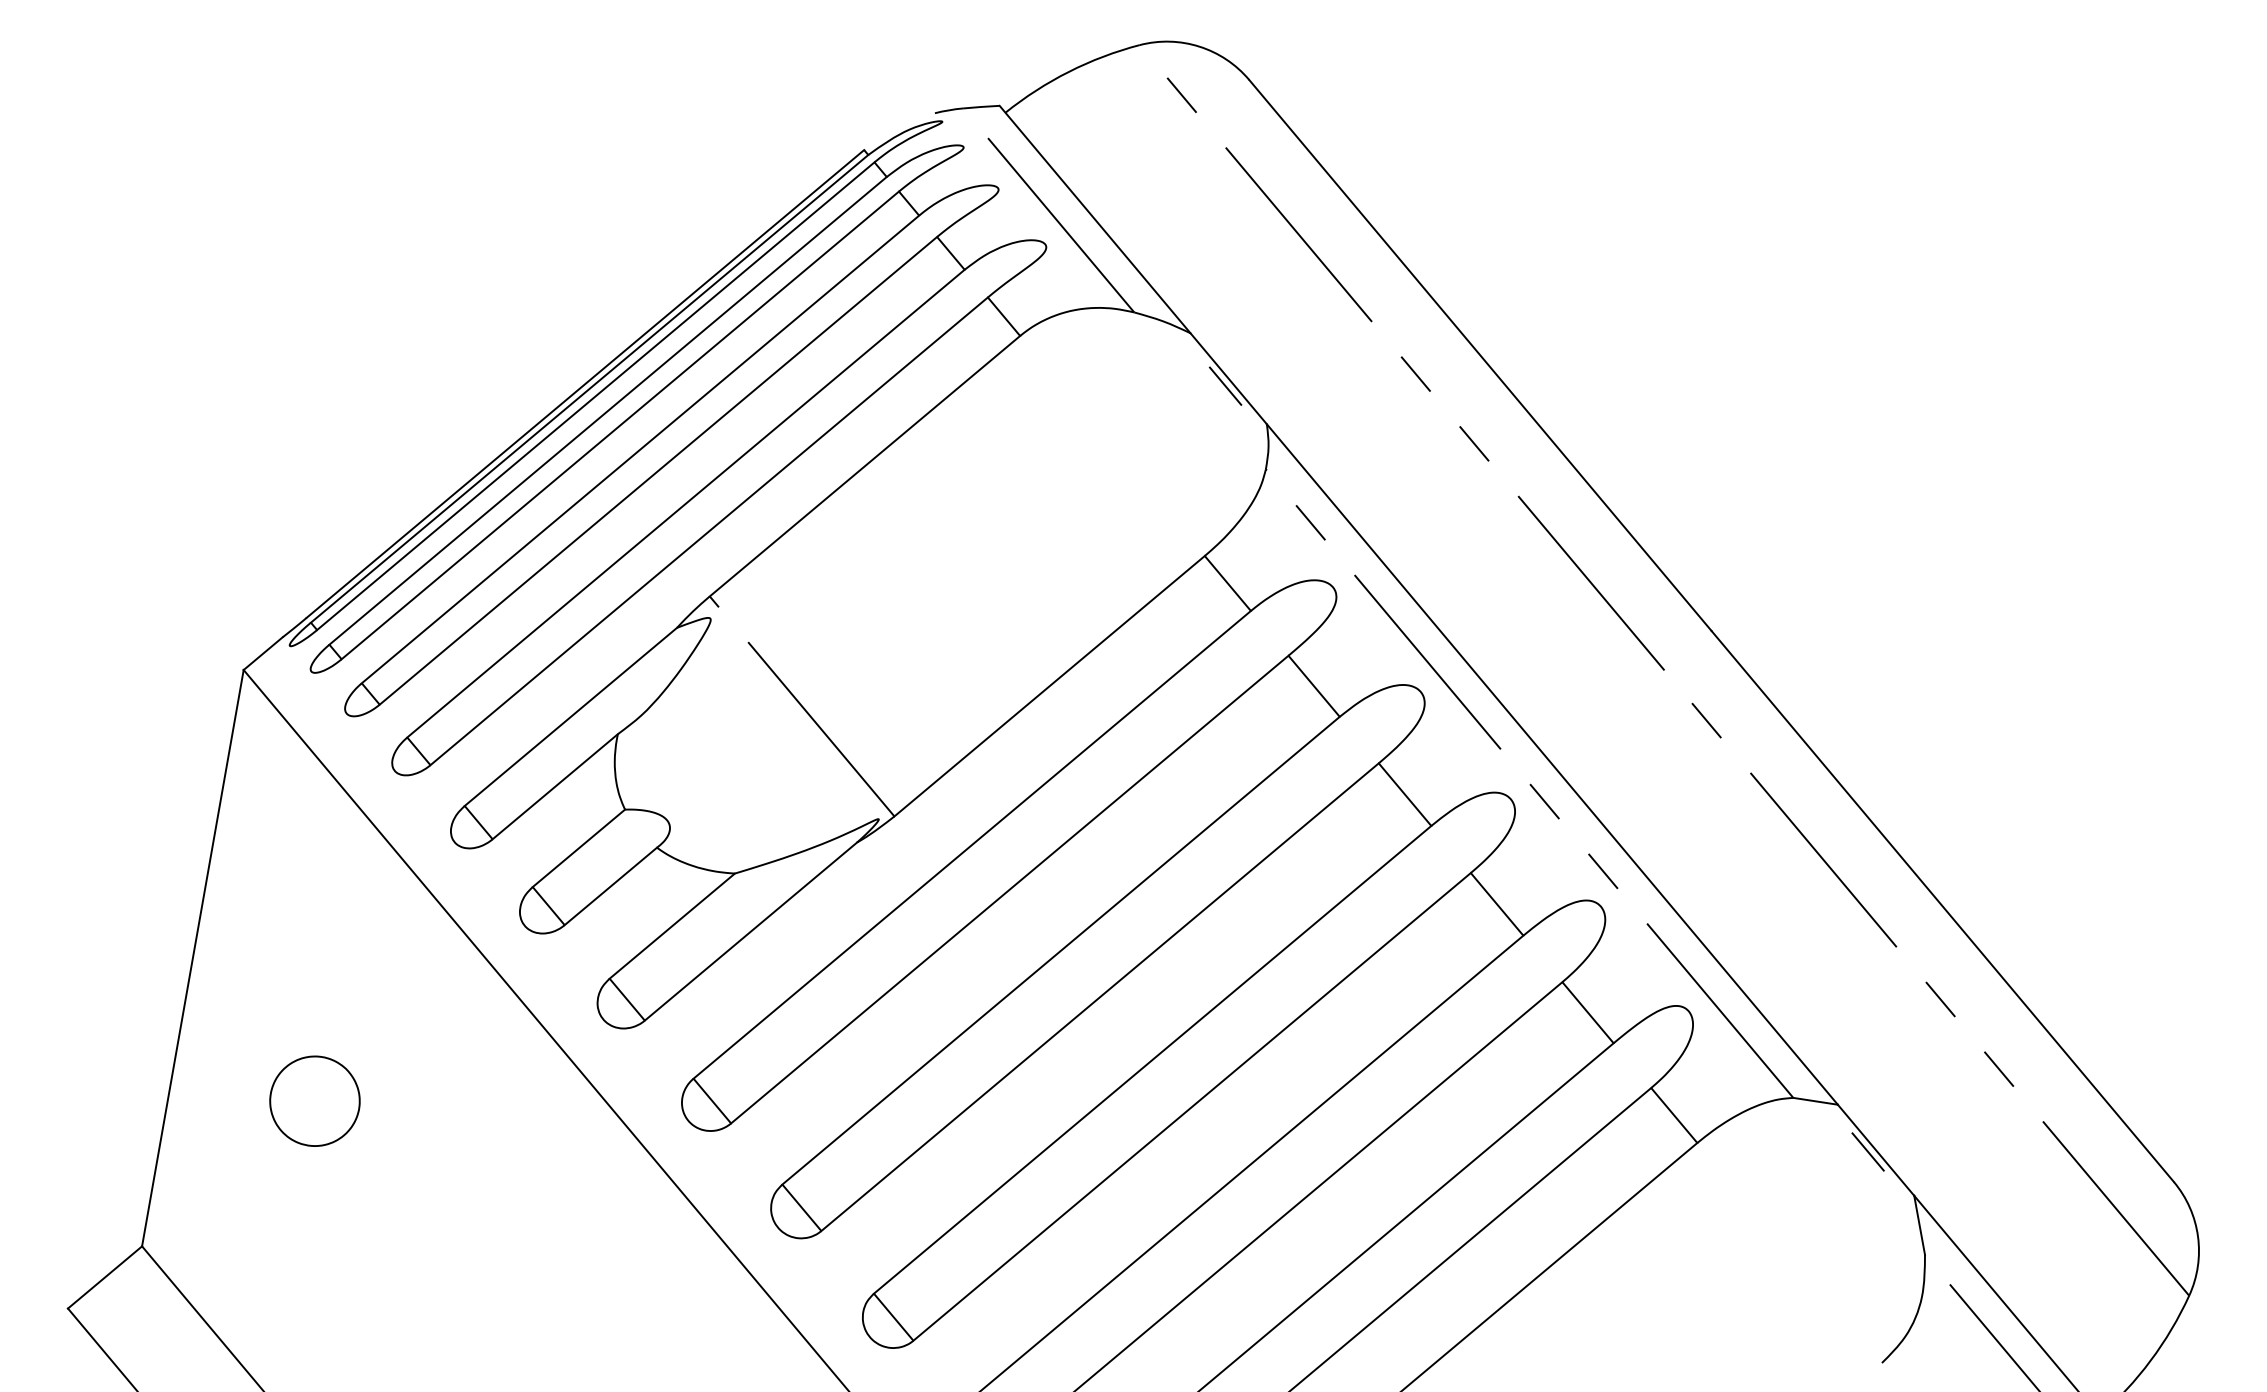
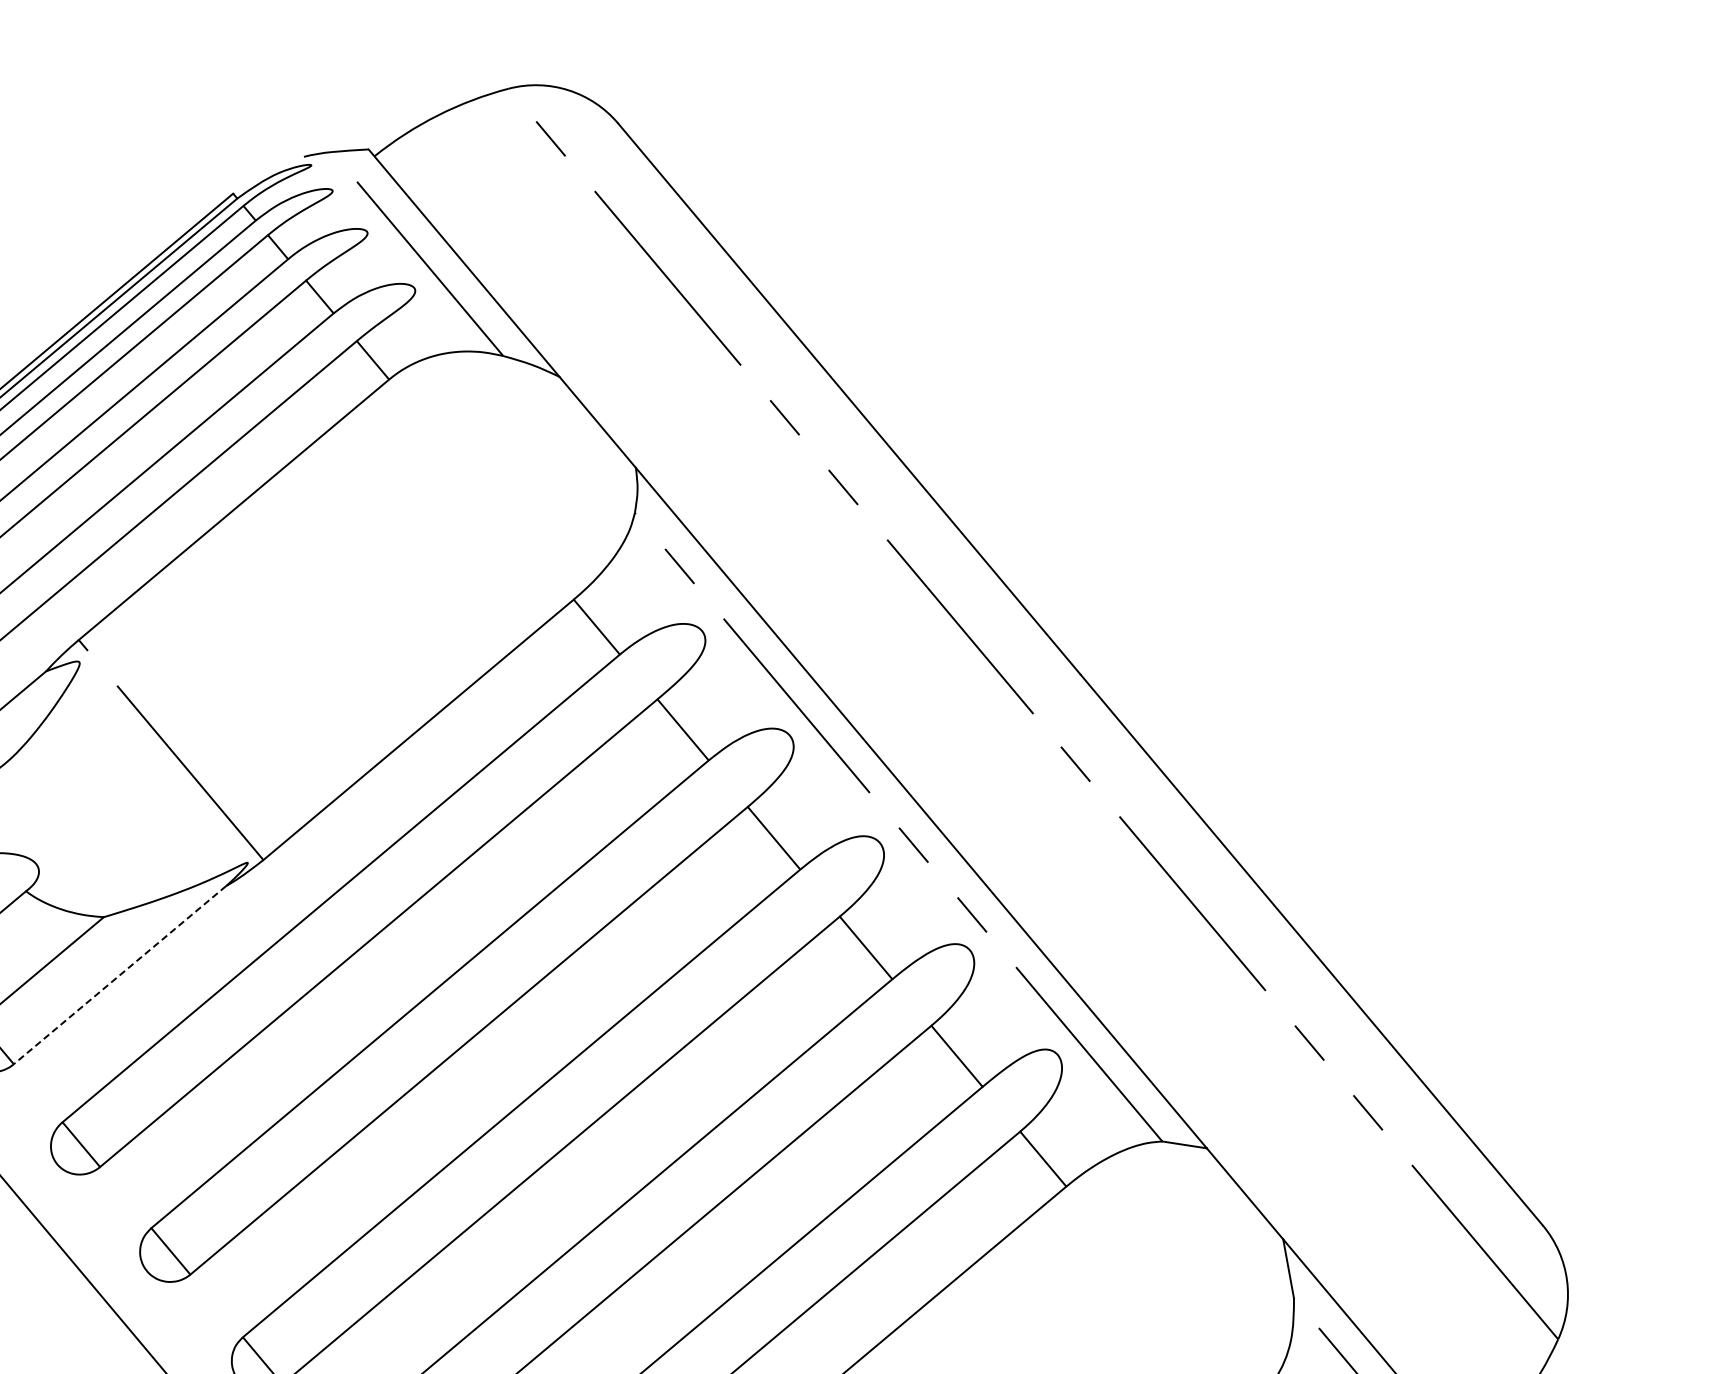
line: (1225, 385) -> (594, 429), removed
line: (751, 931) -> (120, 975), solid -> dashed
line: (1867, 1151) -> (1236, 1195), removed

